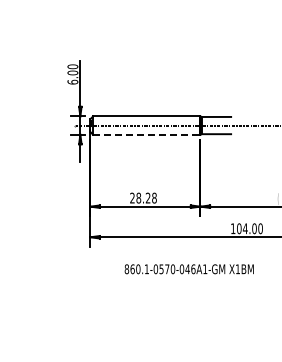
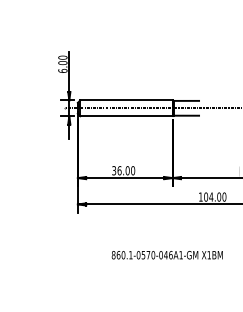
line: (146, 134) -> (126, 115), dashed -> solid
text: (143, 197) -> (123, 170), 28.28 -> 36.00
text: (188, 269) -> (166, 255), moved

